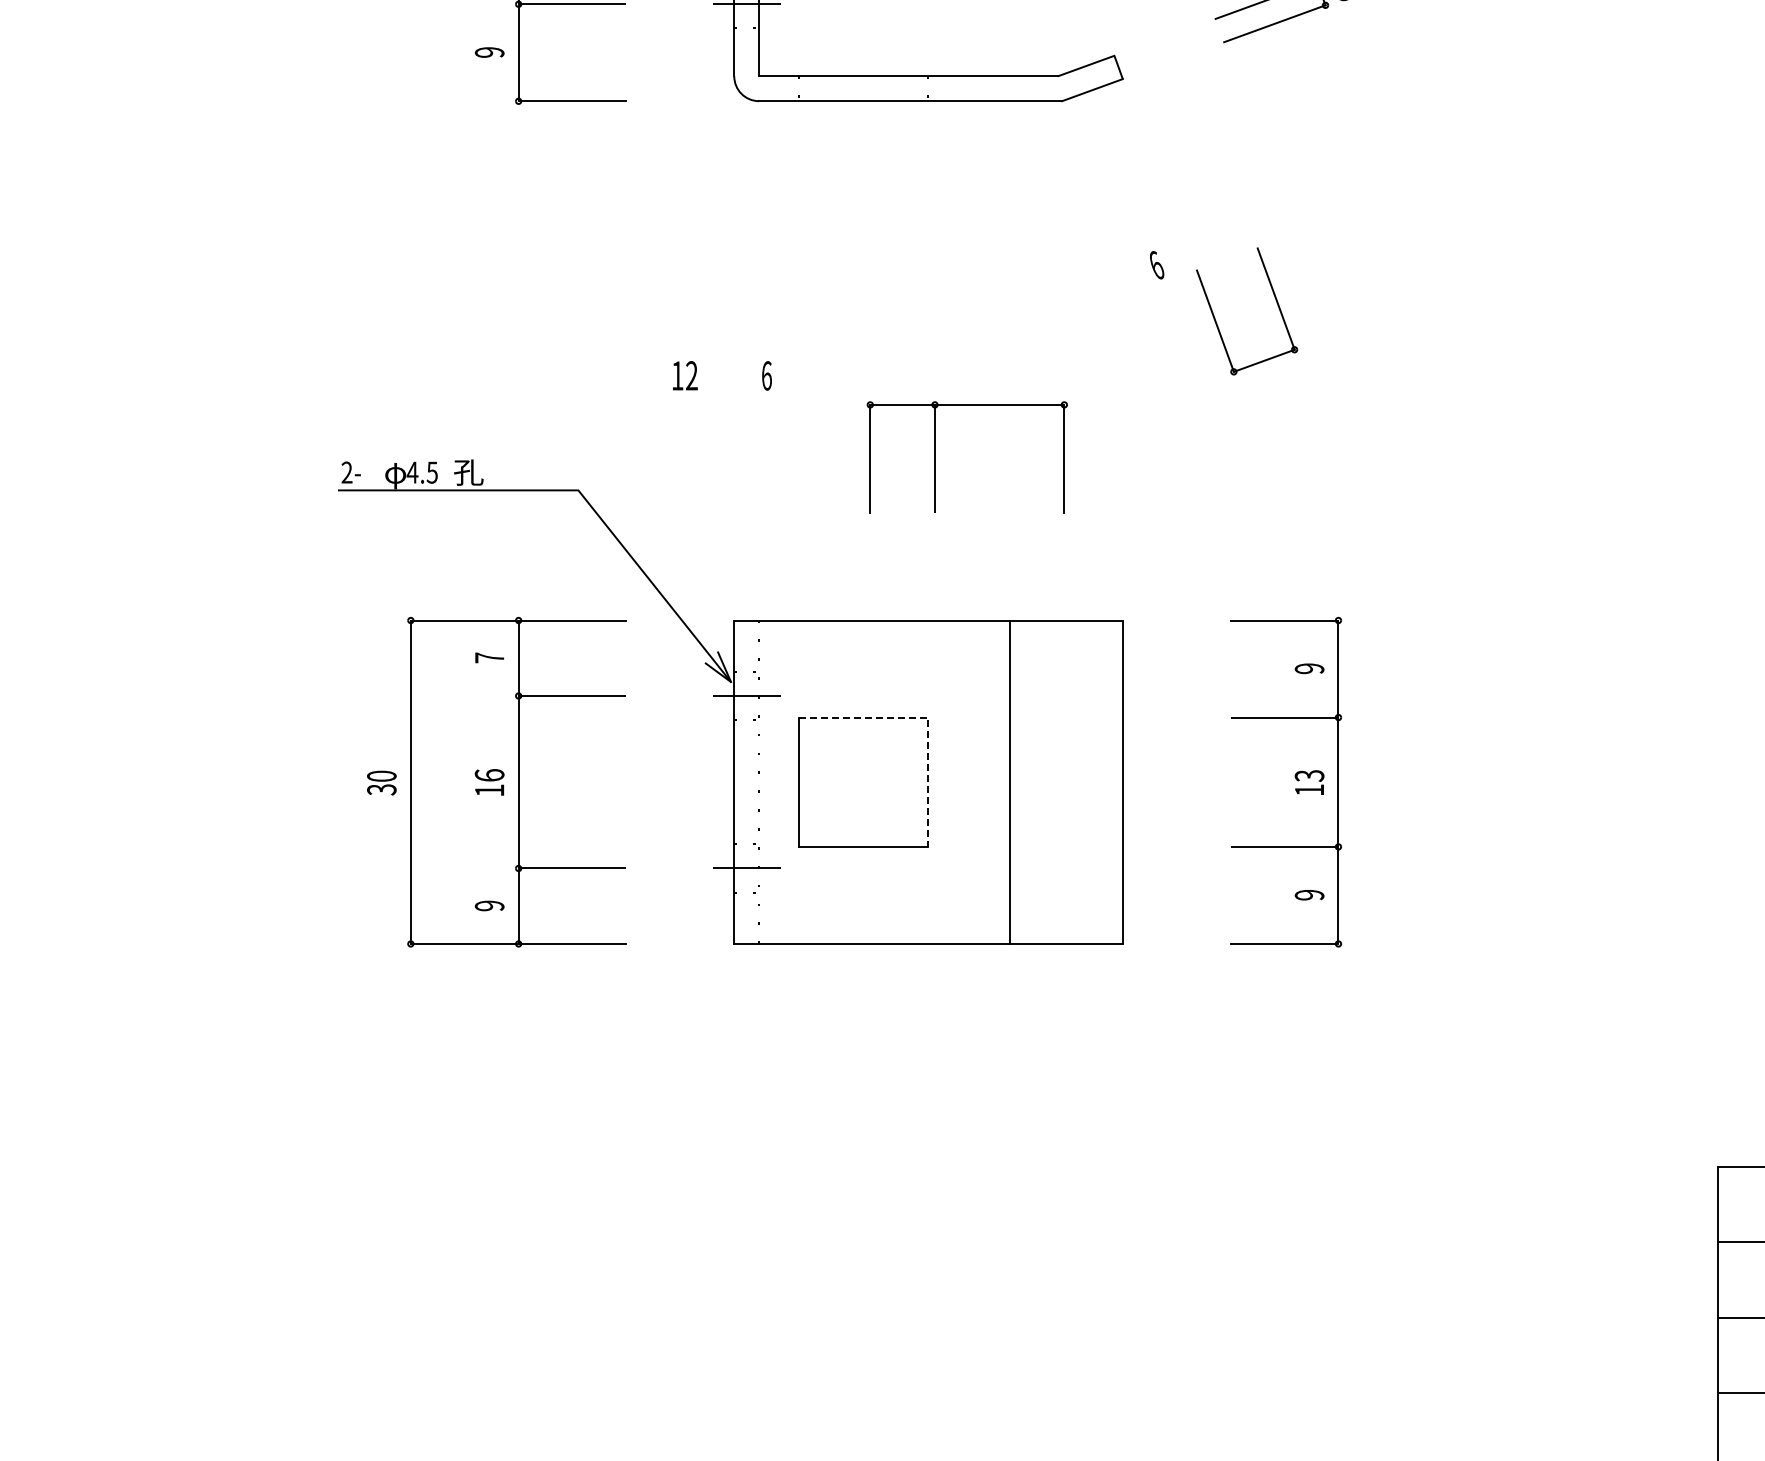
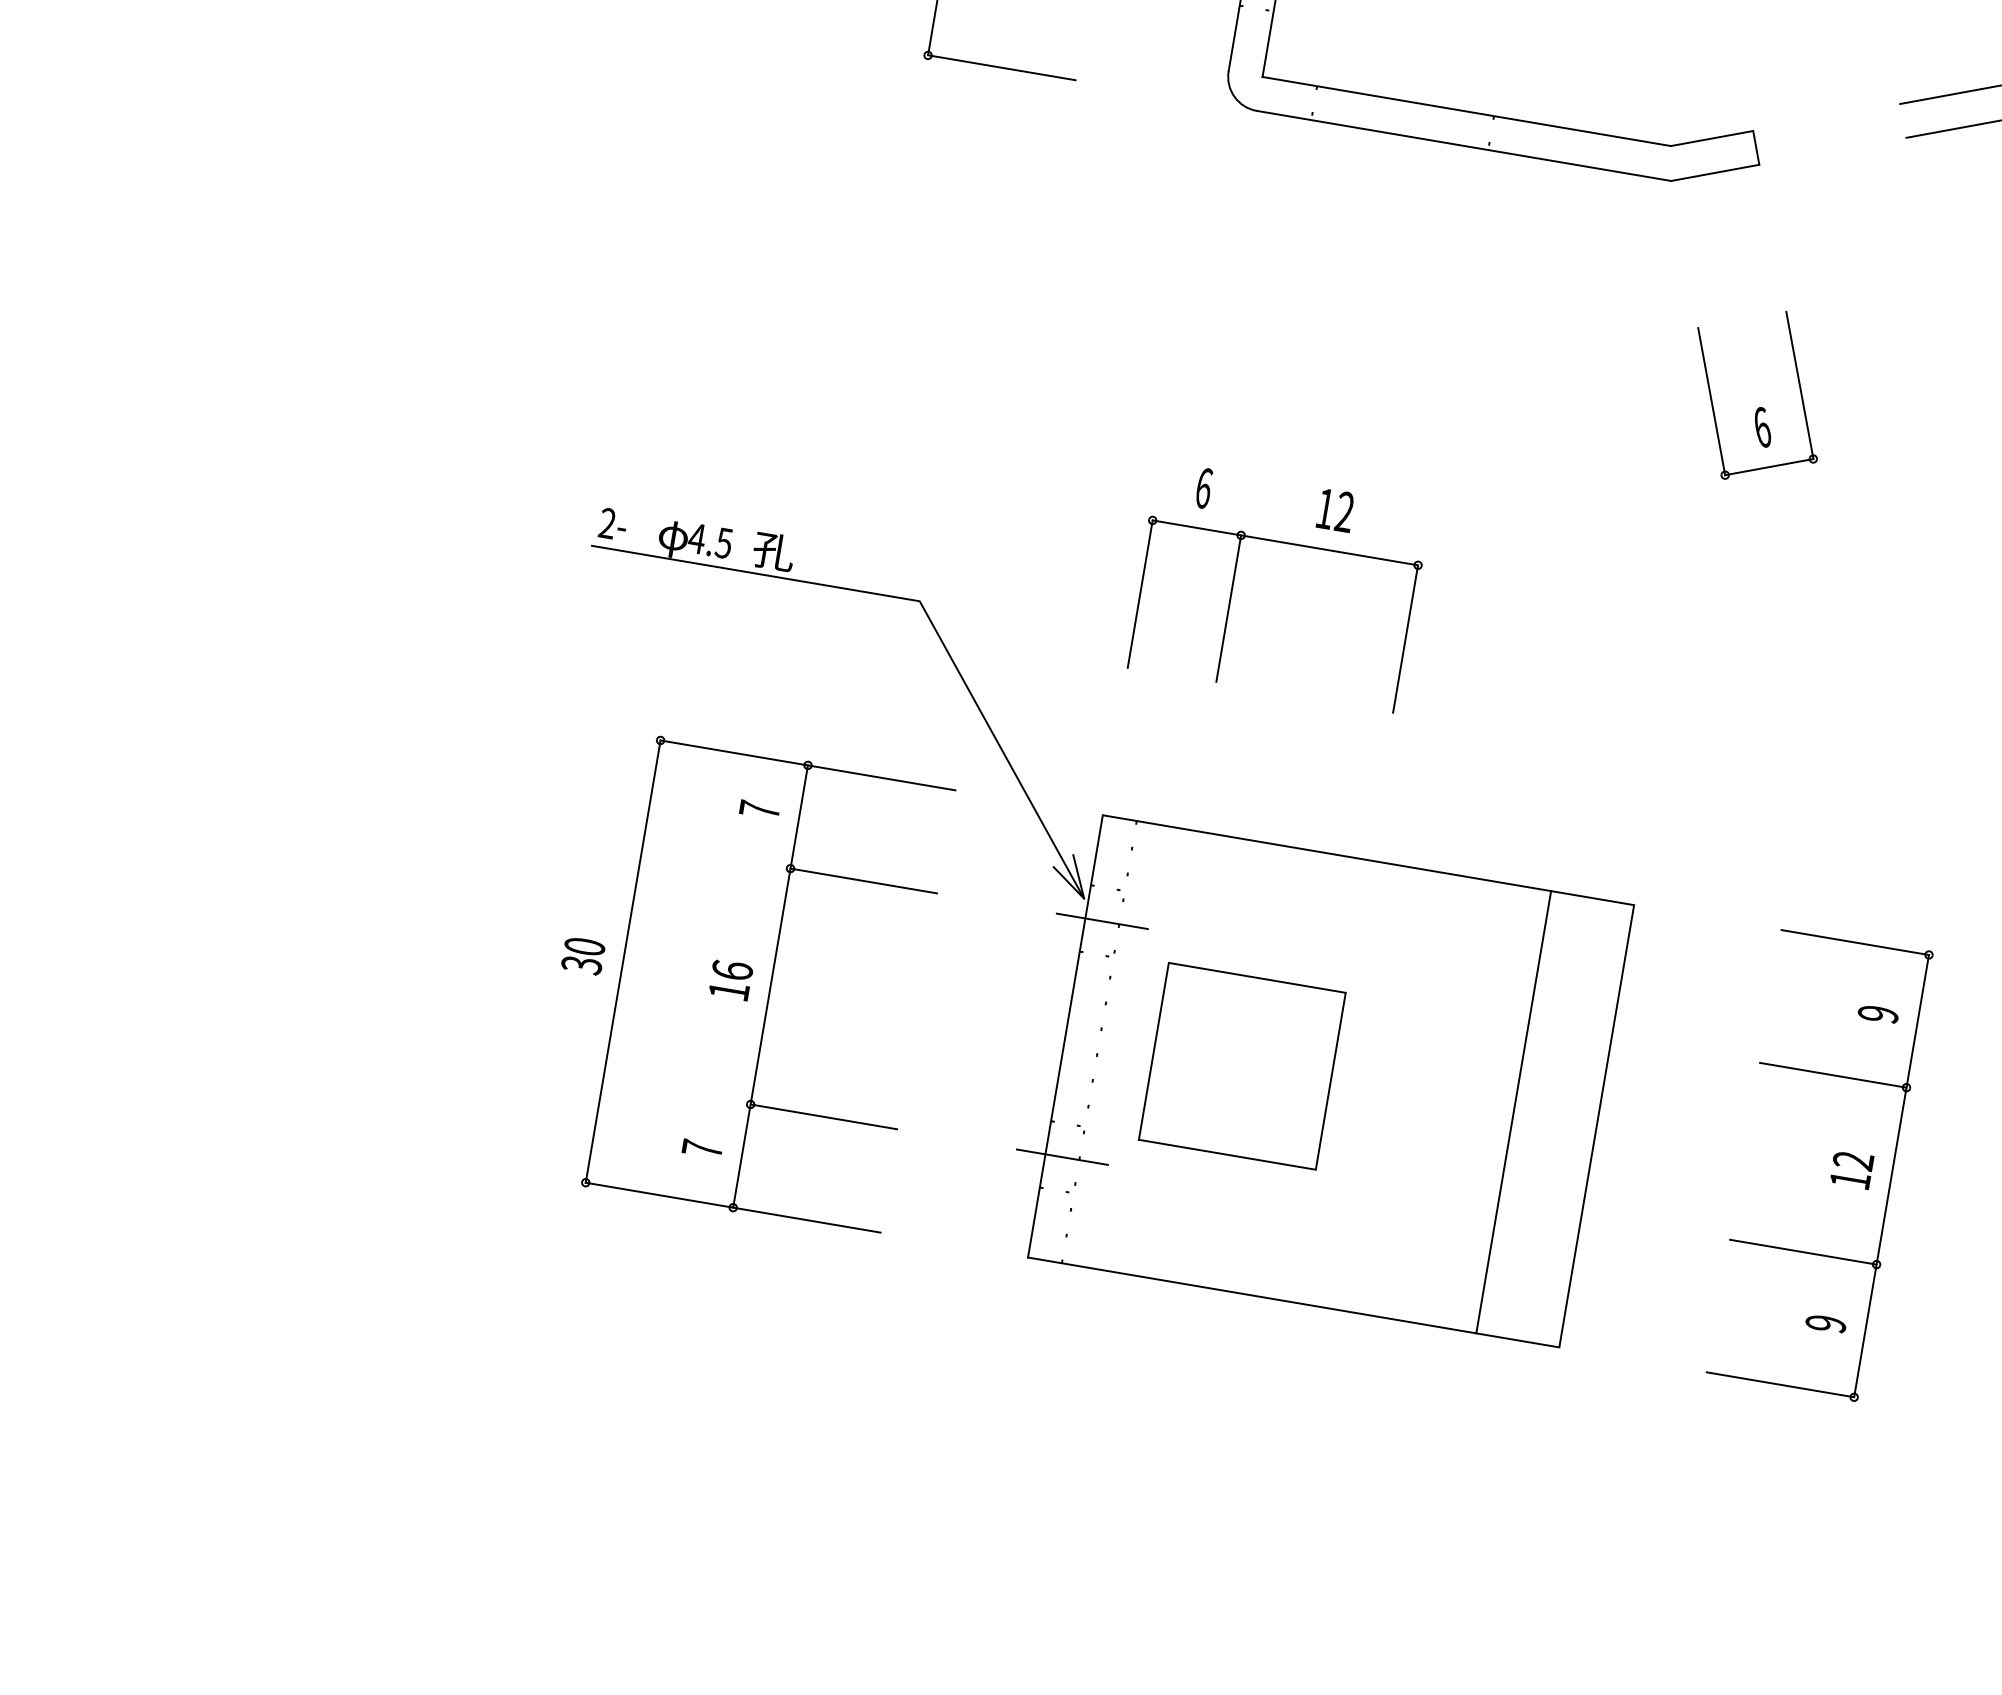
part: (1275, 300) -> (1798, 387), moved
text: (685, 375) -> (1336, 510), moved
part: (935, 457) -> (1229, 607), moved
line: (928, 717) -> (1345, 992), dashed -> solid
text: (1309, 776) -> (1853, 1161), 13 -> 12
line: (1010, 781) -> (1514, 1111), moved
text: (489, 905) -> (702, 1148), 9 -> 7

